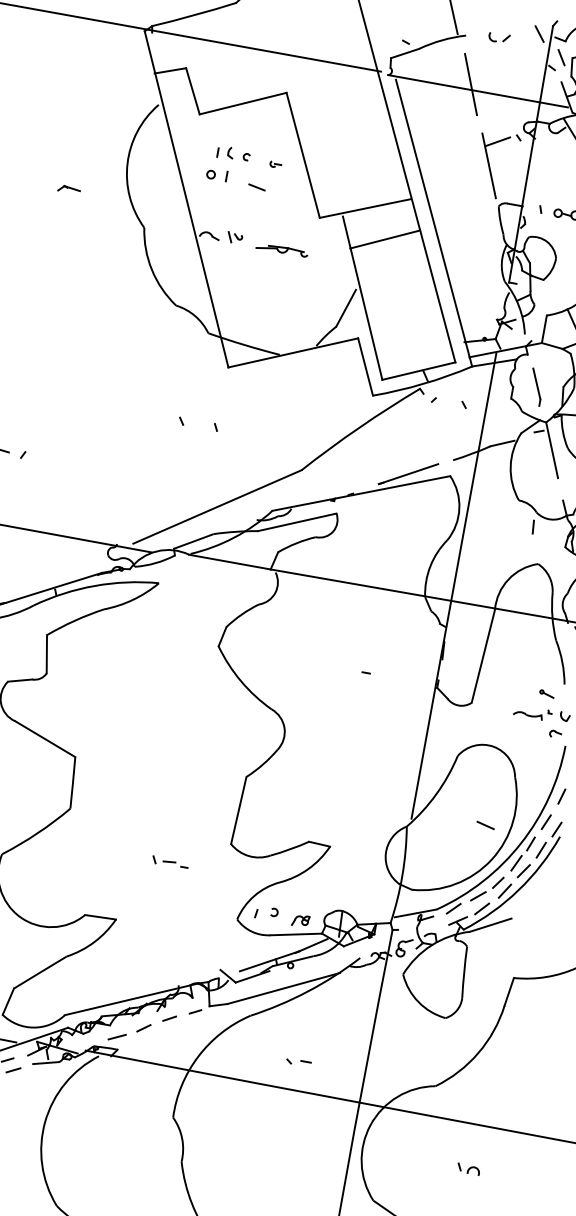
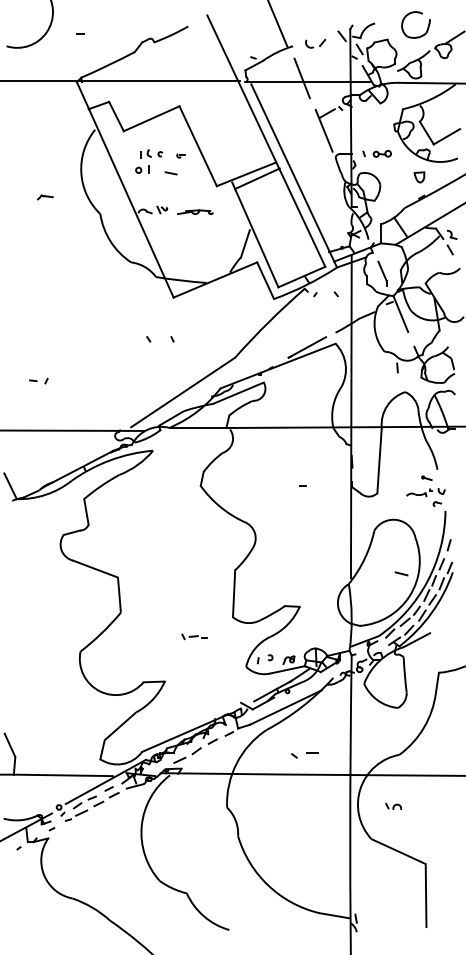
part: (499, 37) -> (315, 43), size x1.4
line: (385, 239) -> (257, 178), moved
part: (298, 1062) -> (304, 755), size x1.6
part: (468, 1167) -> (393, 805), moved

